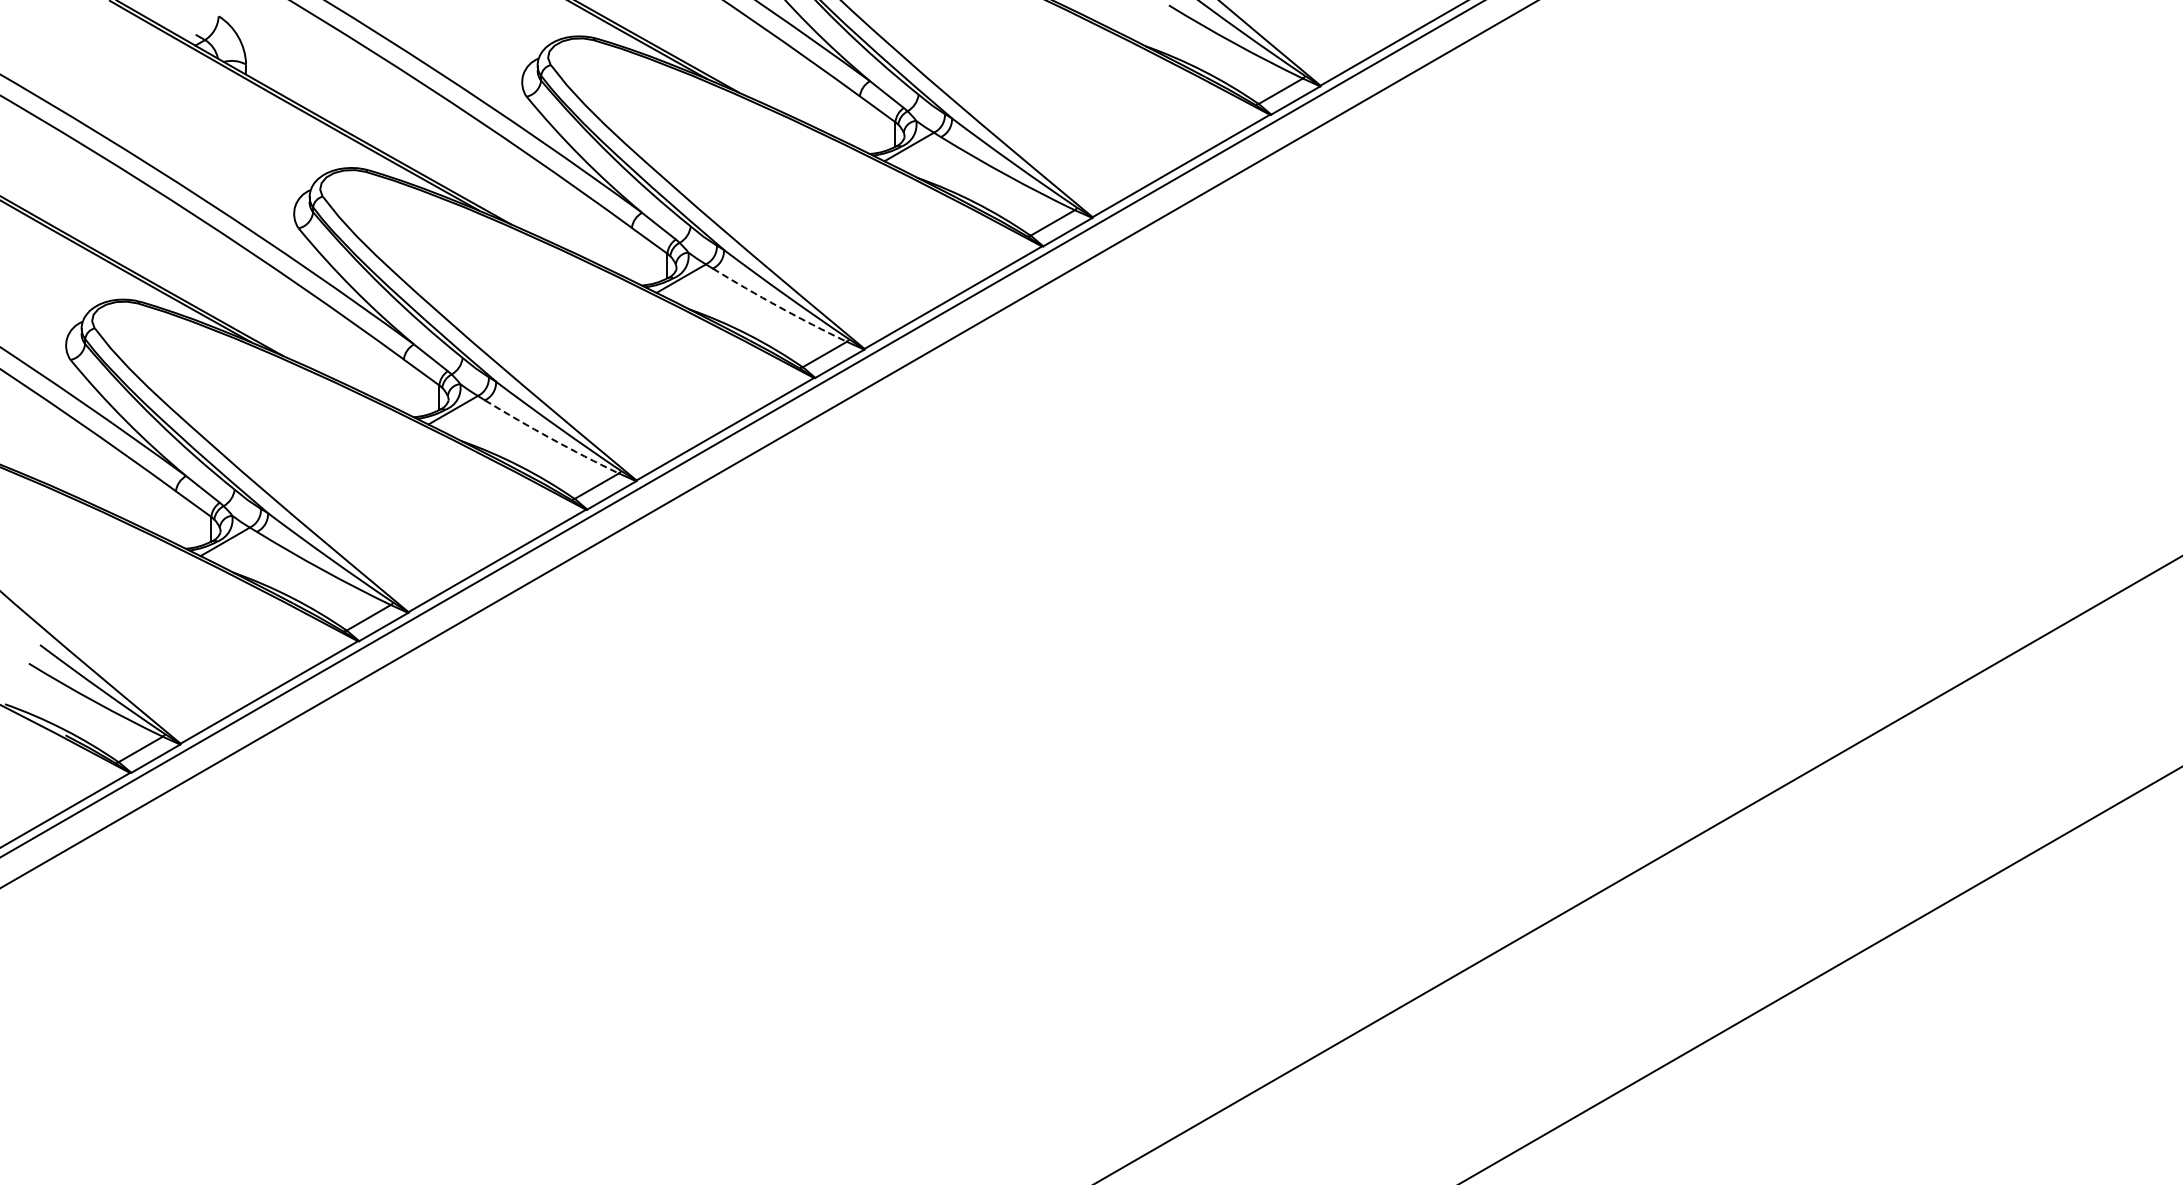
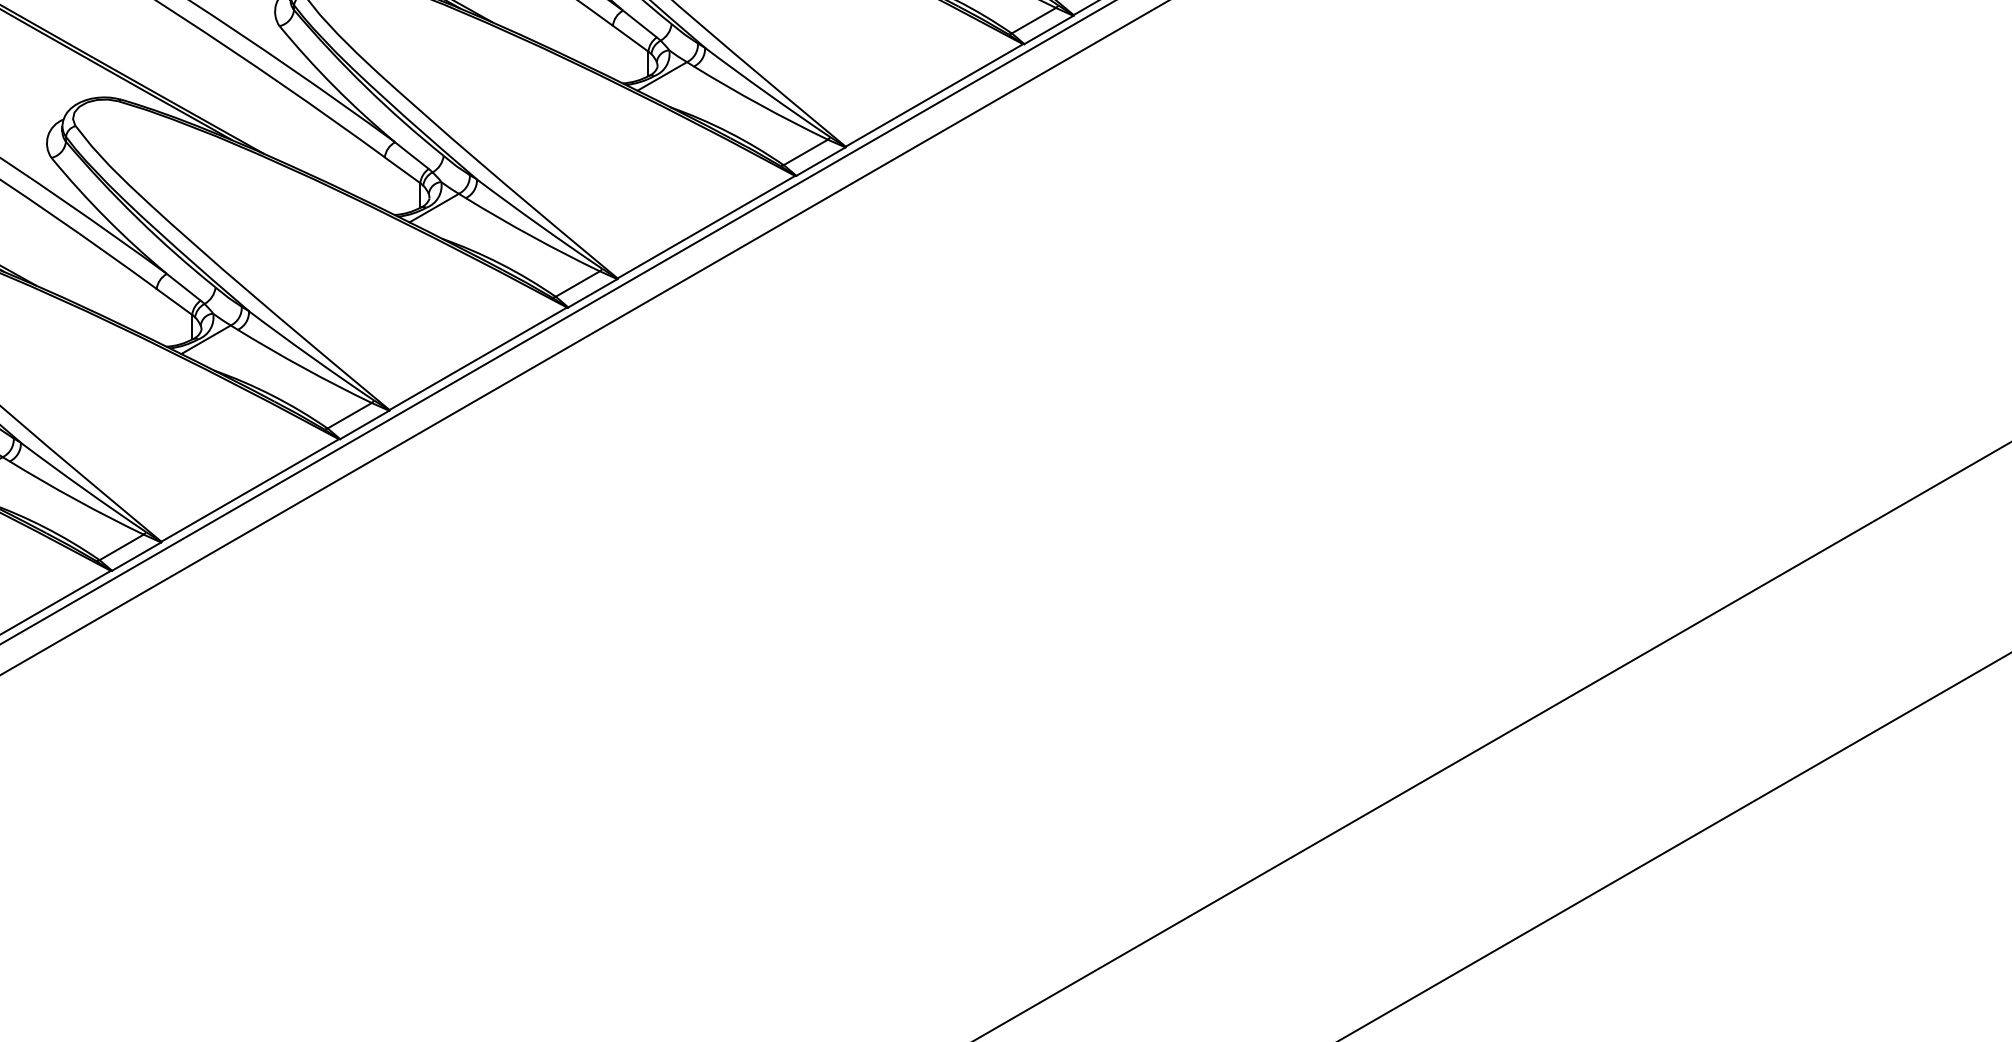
arc: (778, 306) -> (531, 235), dashed -> solid
arc: (551, 438) -> (304, 368), dashed -> solid

